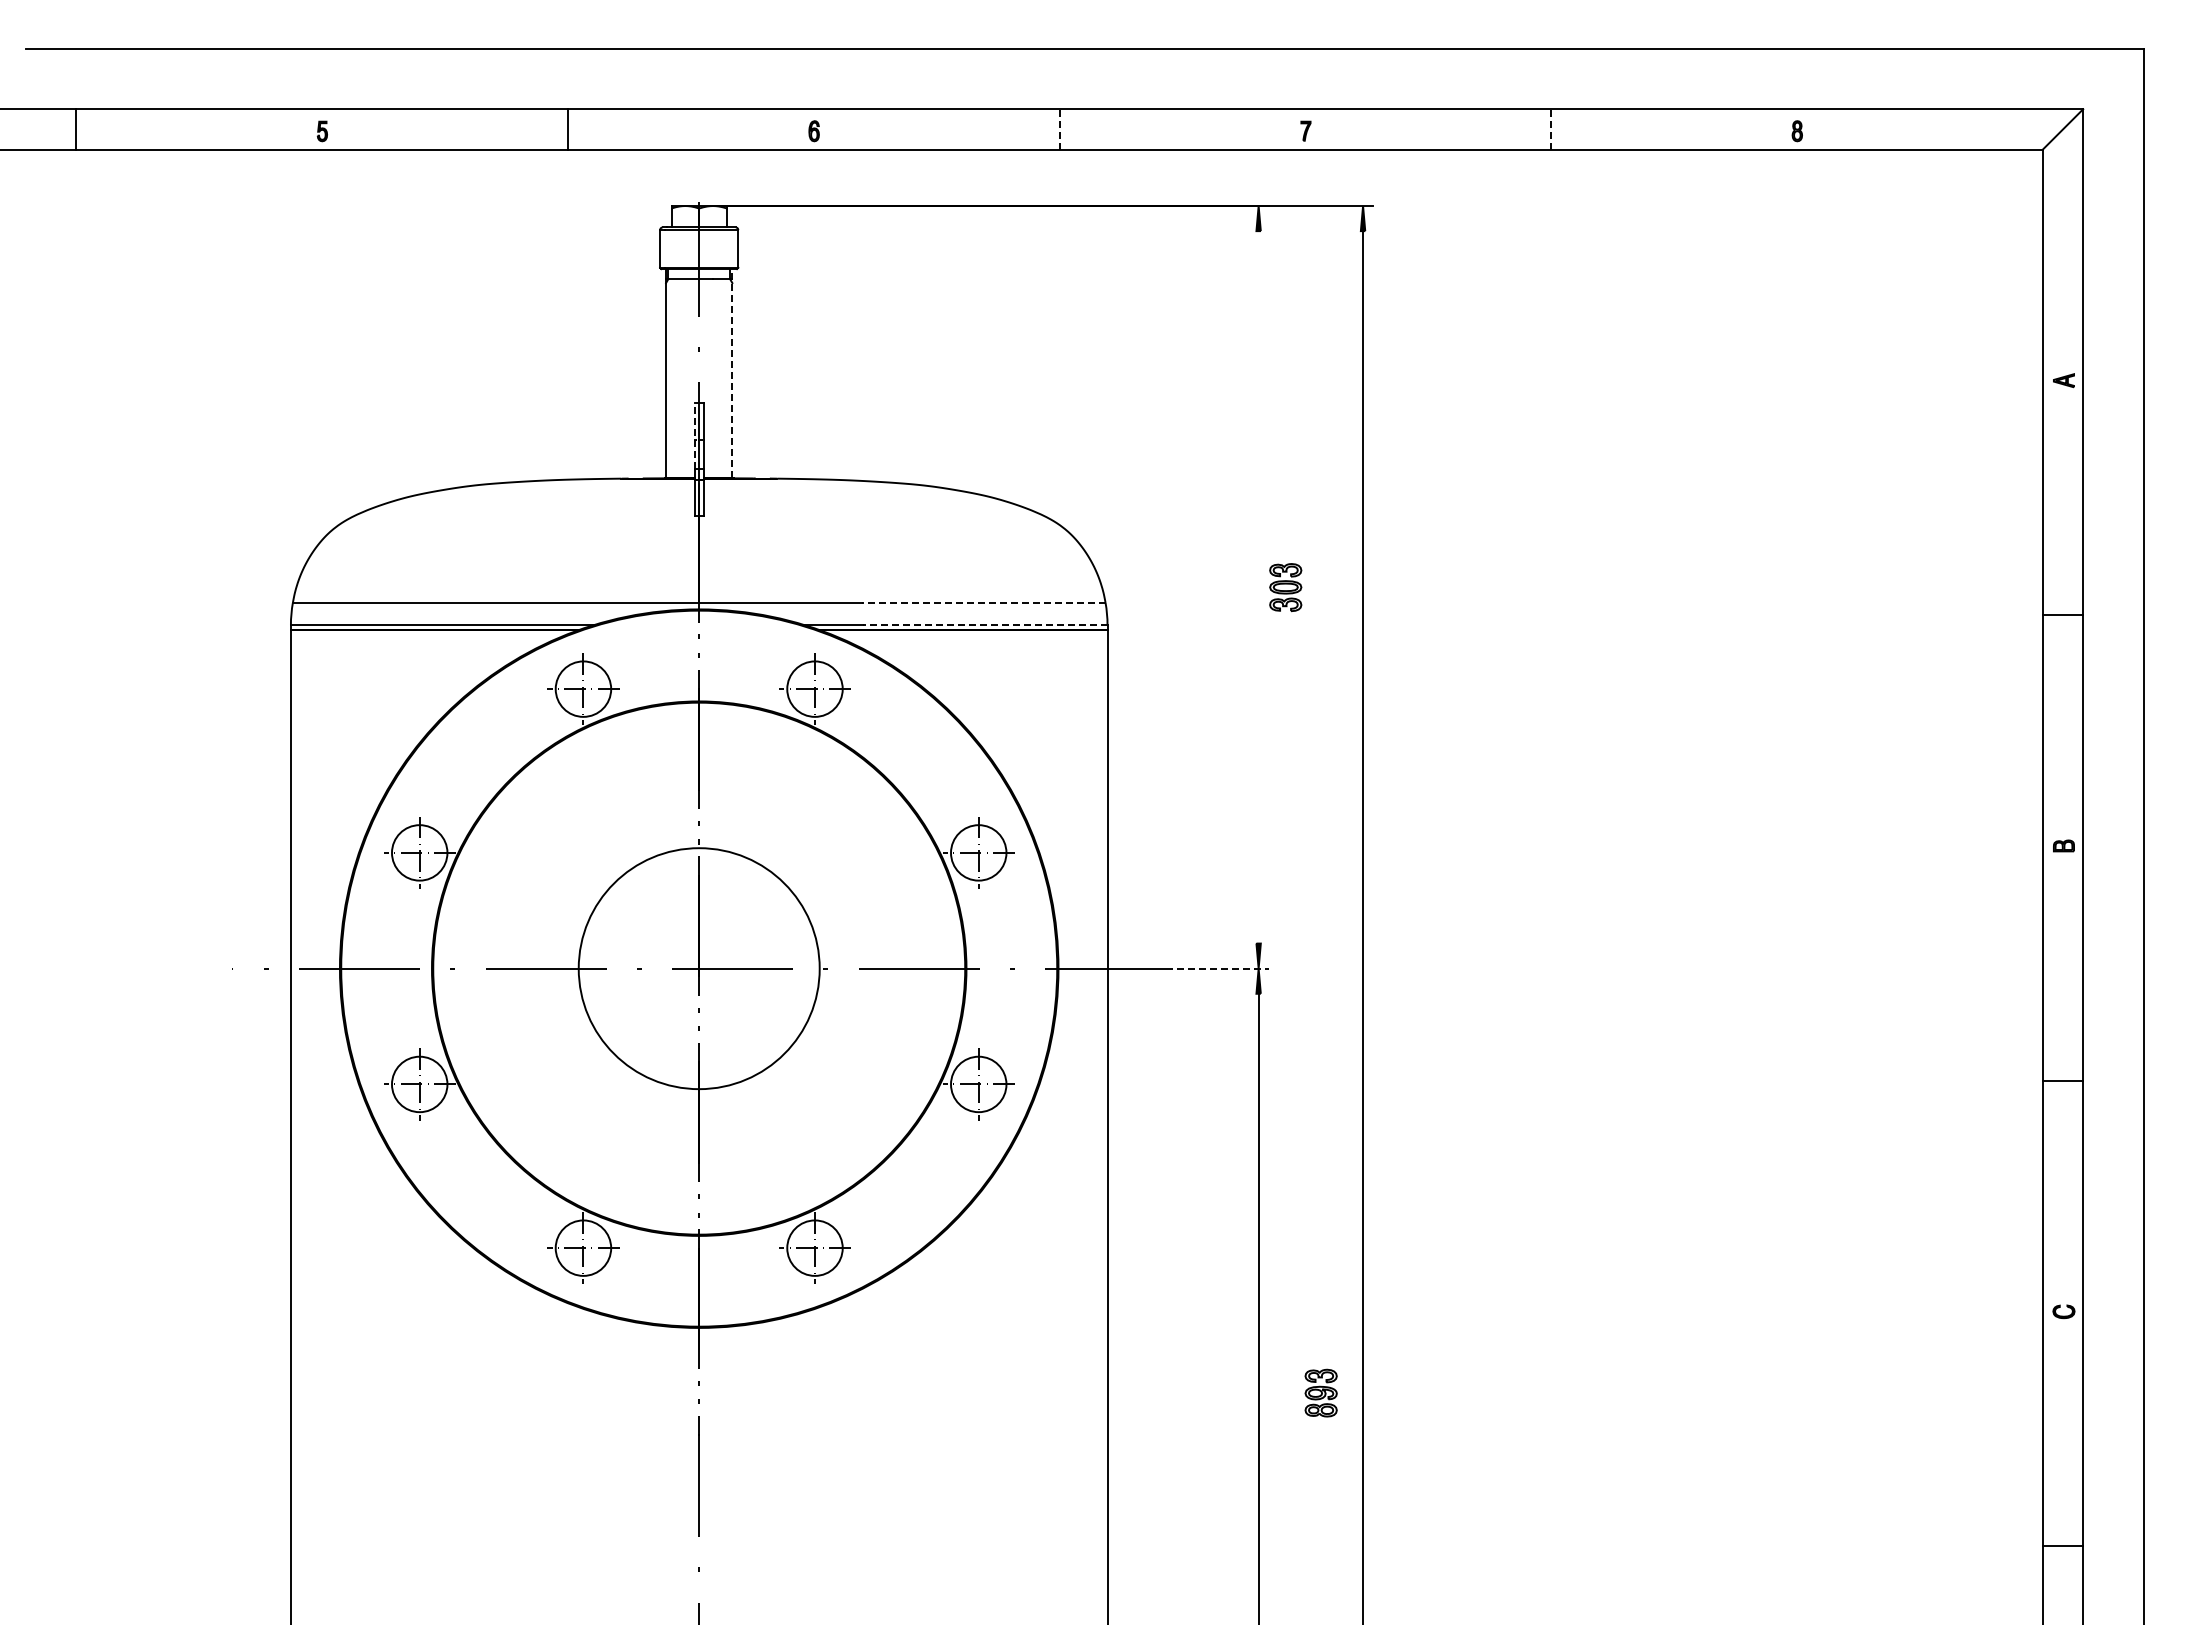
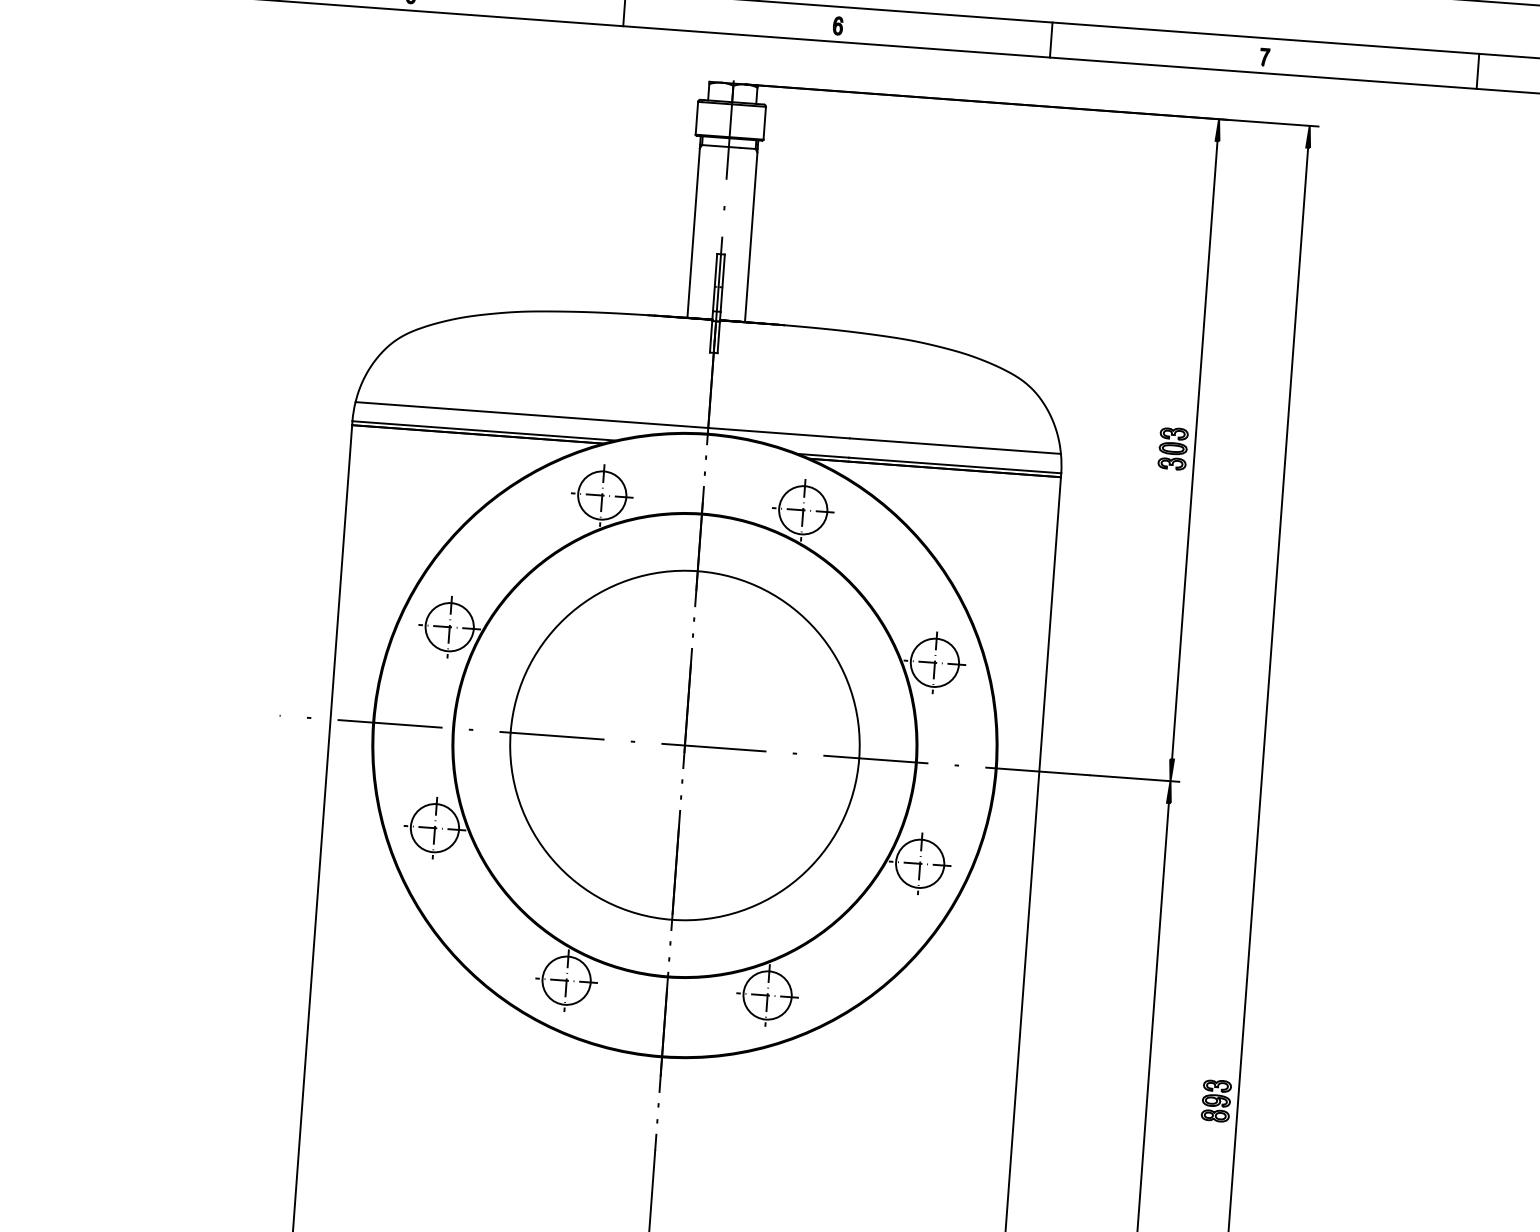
line: (1059, 128) -> (1051, 39), dashed -> solid
line: (1551, 128) -> (1478, 70), dashed -> solid
line: (732, 373) -> (751, 231), dashed -> solid
line: (694, 435) -> (714, 282), dashed -> solid
line: (1258, 587) -> (1194, 450), added
part: (1285, 587) -> (1172, 448), moved
line: (983, 602) -> (955, 445), dashed -> solid
line: (984, 625) -> (954, 465), dashed -> solid
circle: (699, 968) -> (685, 745), size x1.67
line: (1217, 968) -> (1134, 778), dashed -> solid
part: (1320, 1392) -> (1215, 1100), moved

